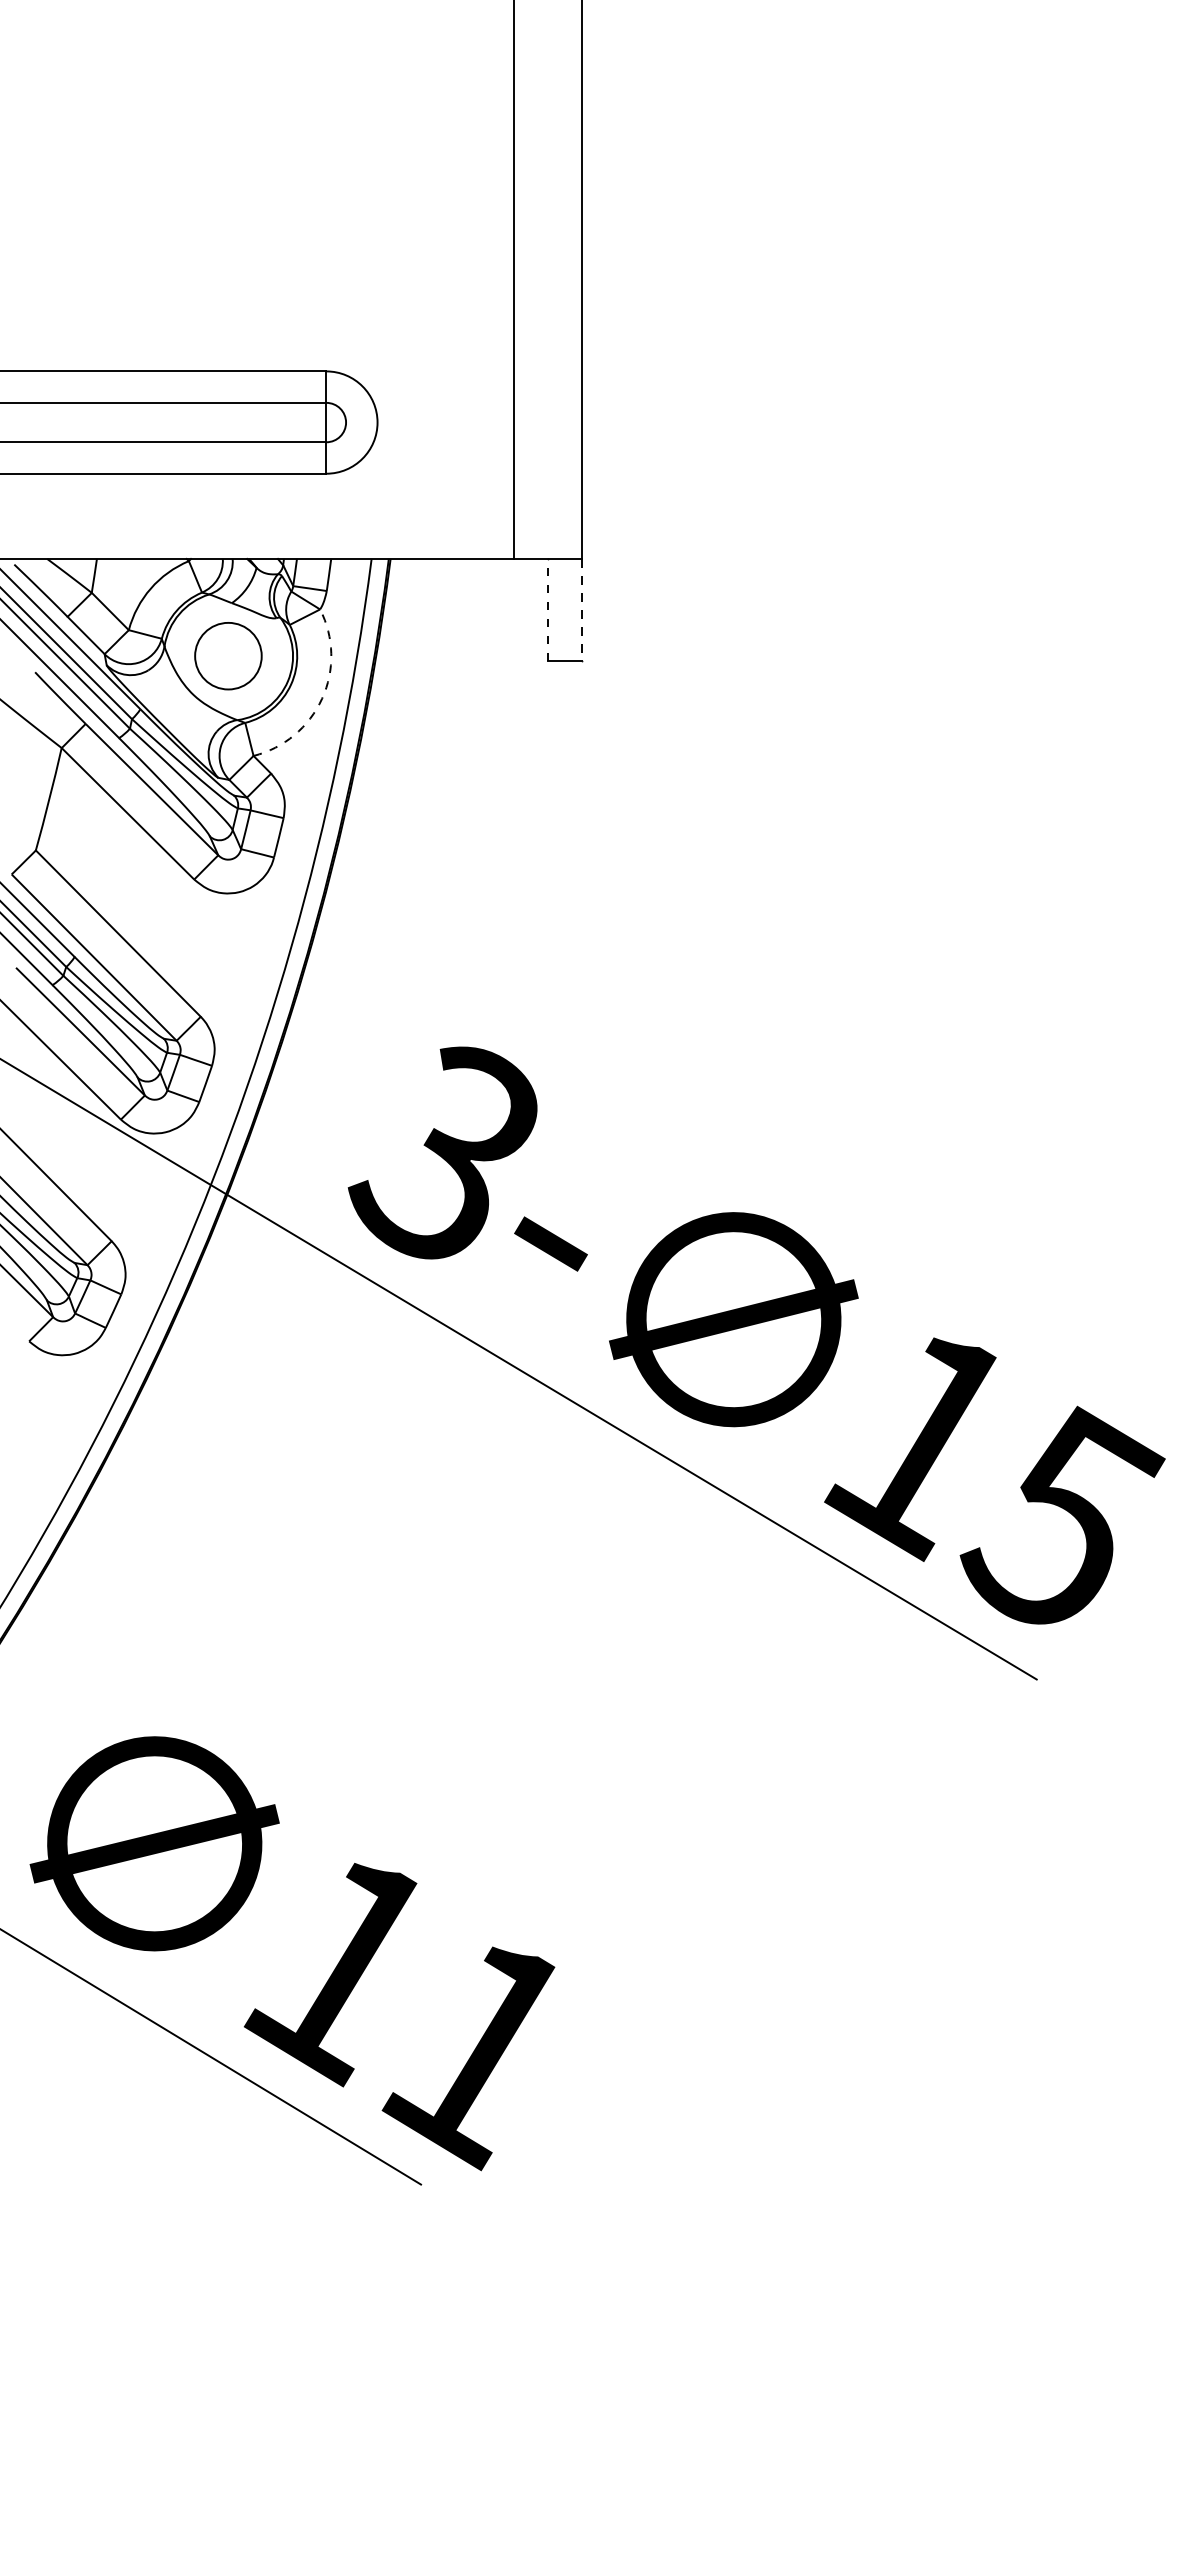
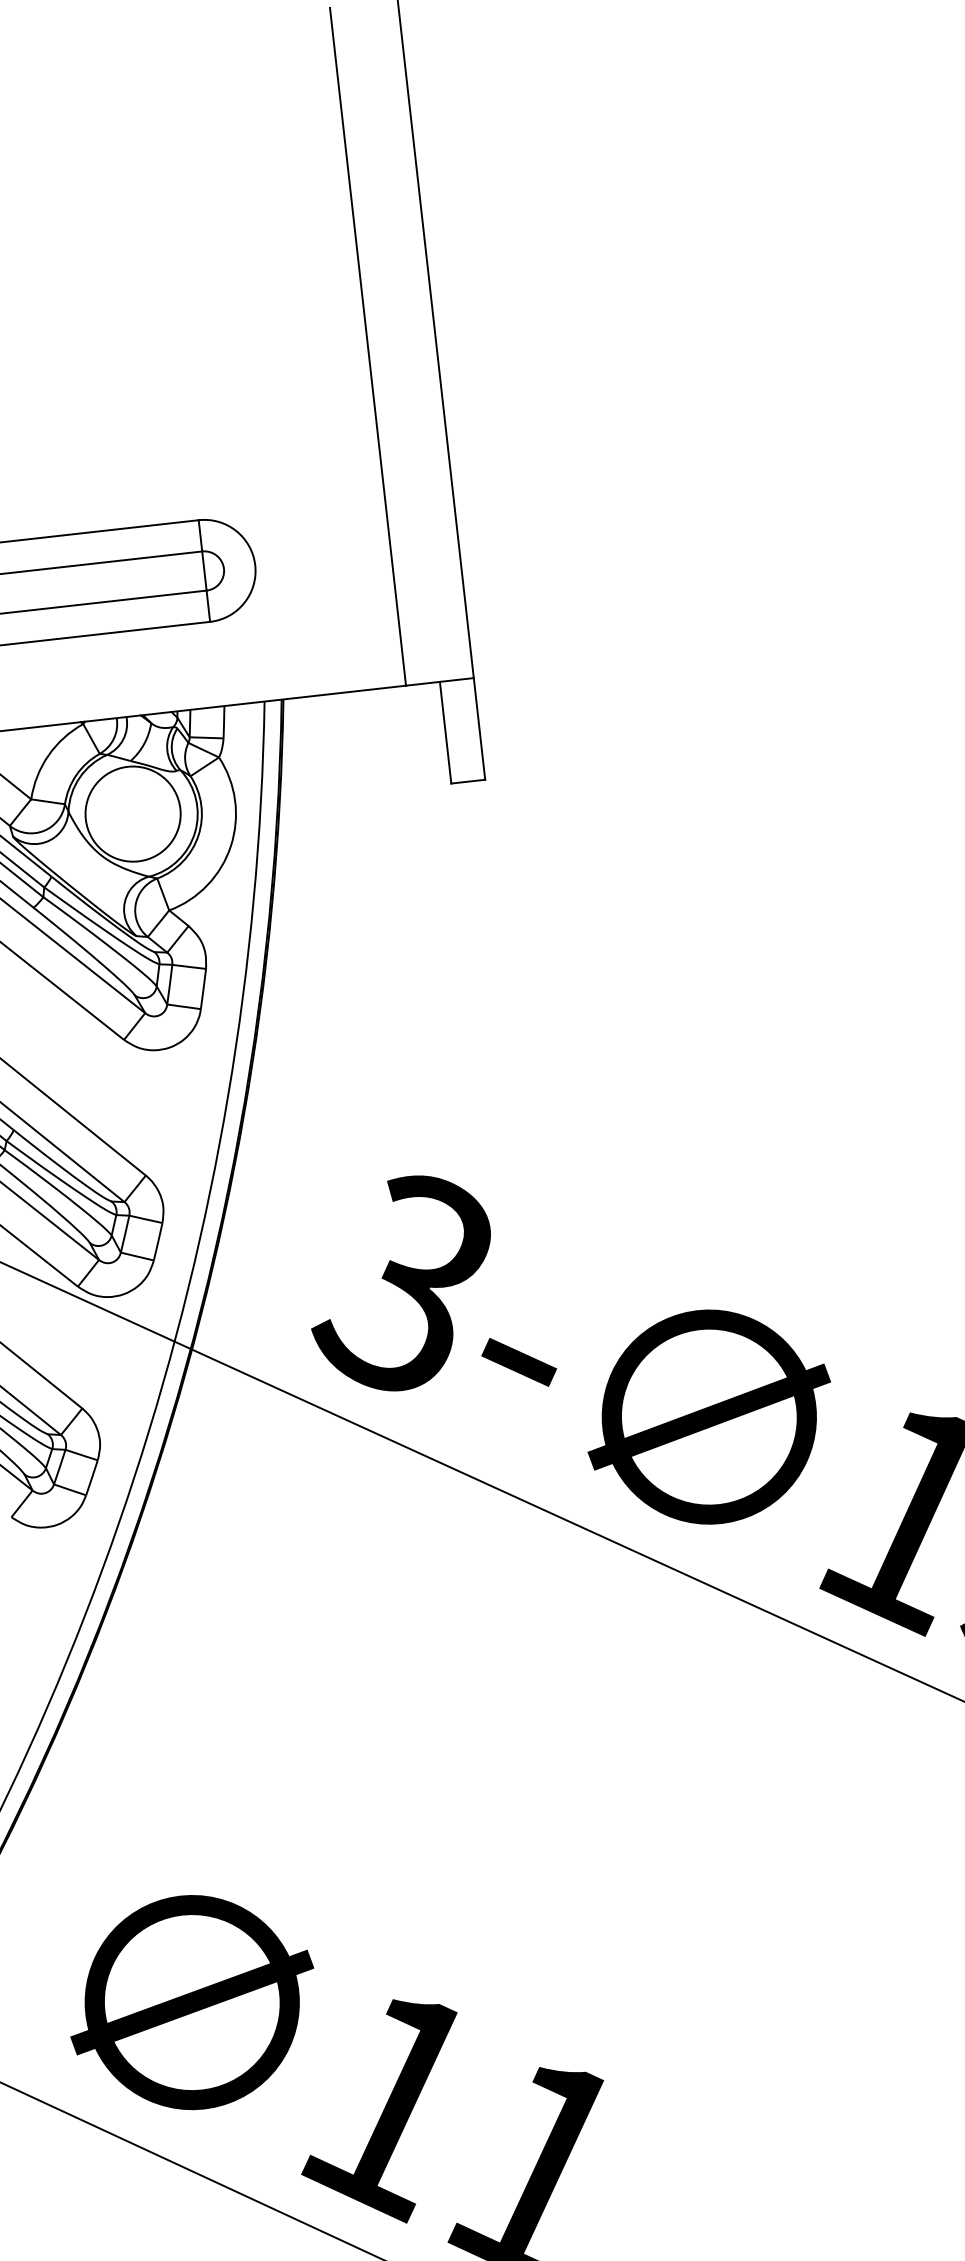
line: (548, 609) -> (445, 732), dashed -> solid
line: (582, 610) -> (479, 729), dashed -> solid
circle: (228, 655) -> (133, 813), size x1.43
arc: (322, 698) -> (231, 845), dashed -> solid

